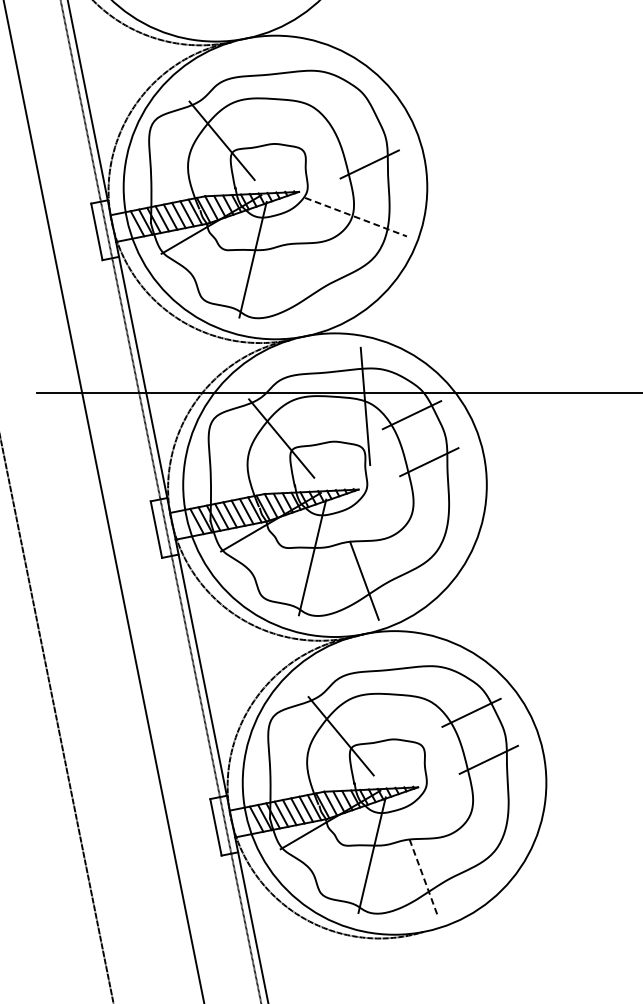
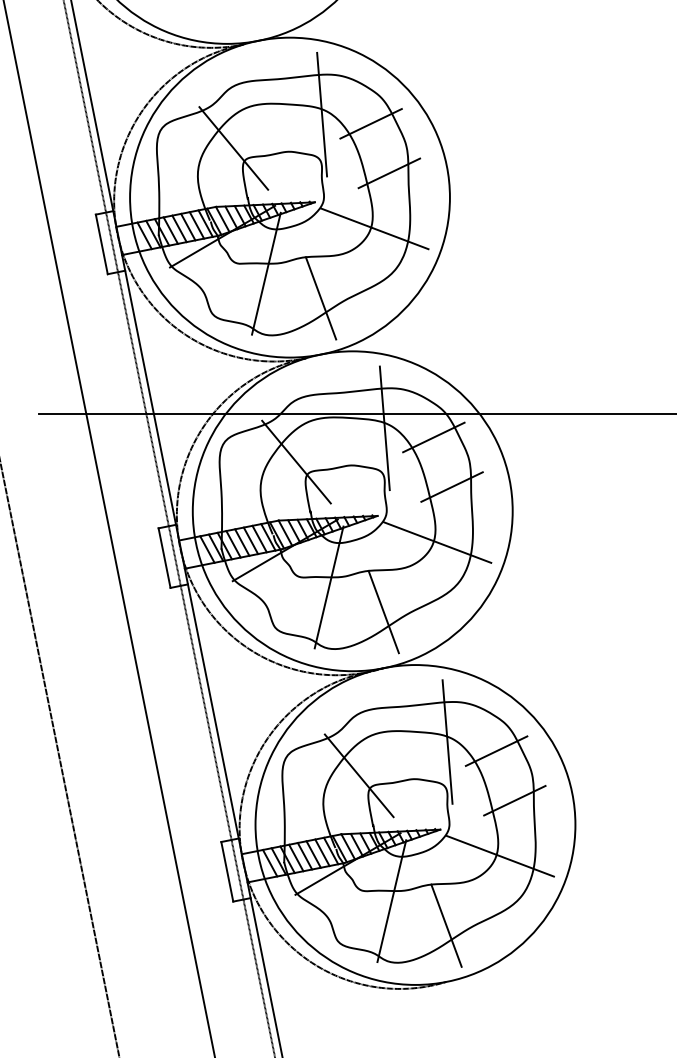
line: (306, 108) -> (322, 114), added
line: (351, 117) -> (370, 123), added
line: (356, 217) -> (375, 229), dashed -> solid
line: (304, 283) -> (320, 298), added
line: (415, 514) -> (437, 542), added
line: (424, 703) -> (447, 741), added
line: (474, 811) -> (499, 855), added
line: (424, 878) -> (446, 925), dashed -> solid

